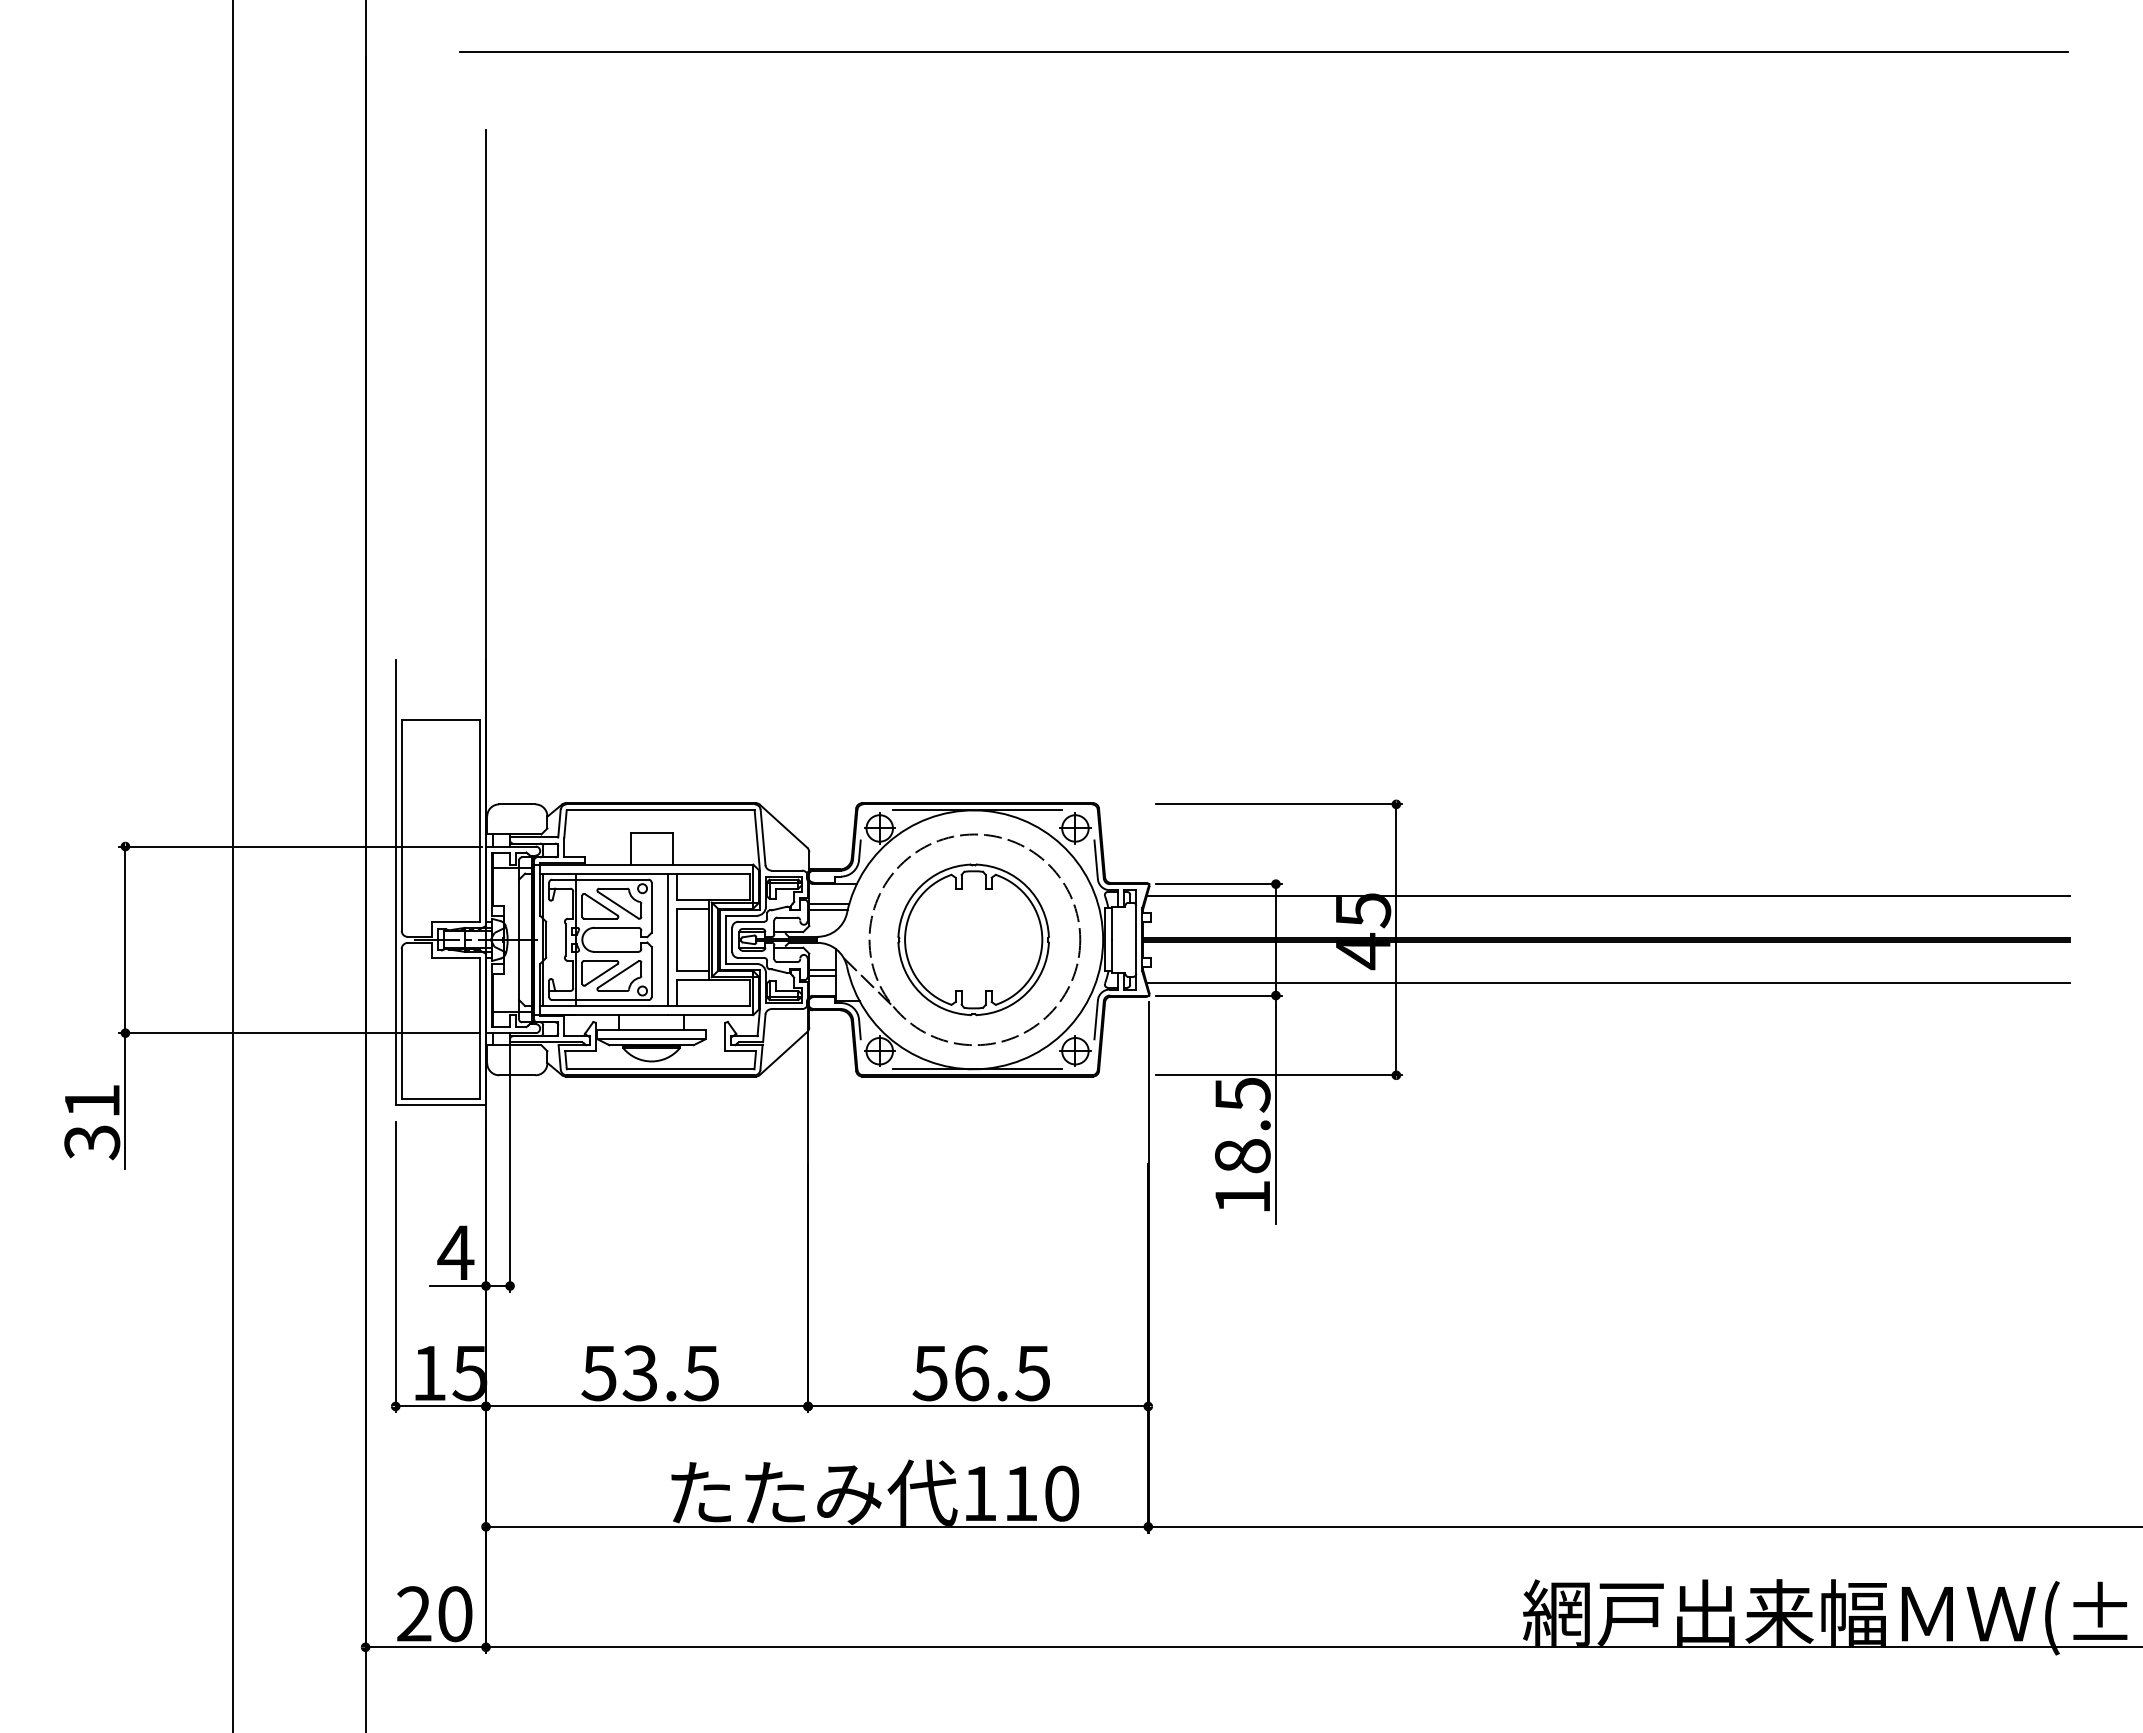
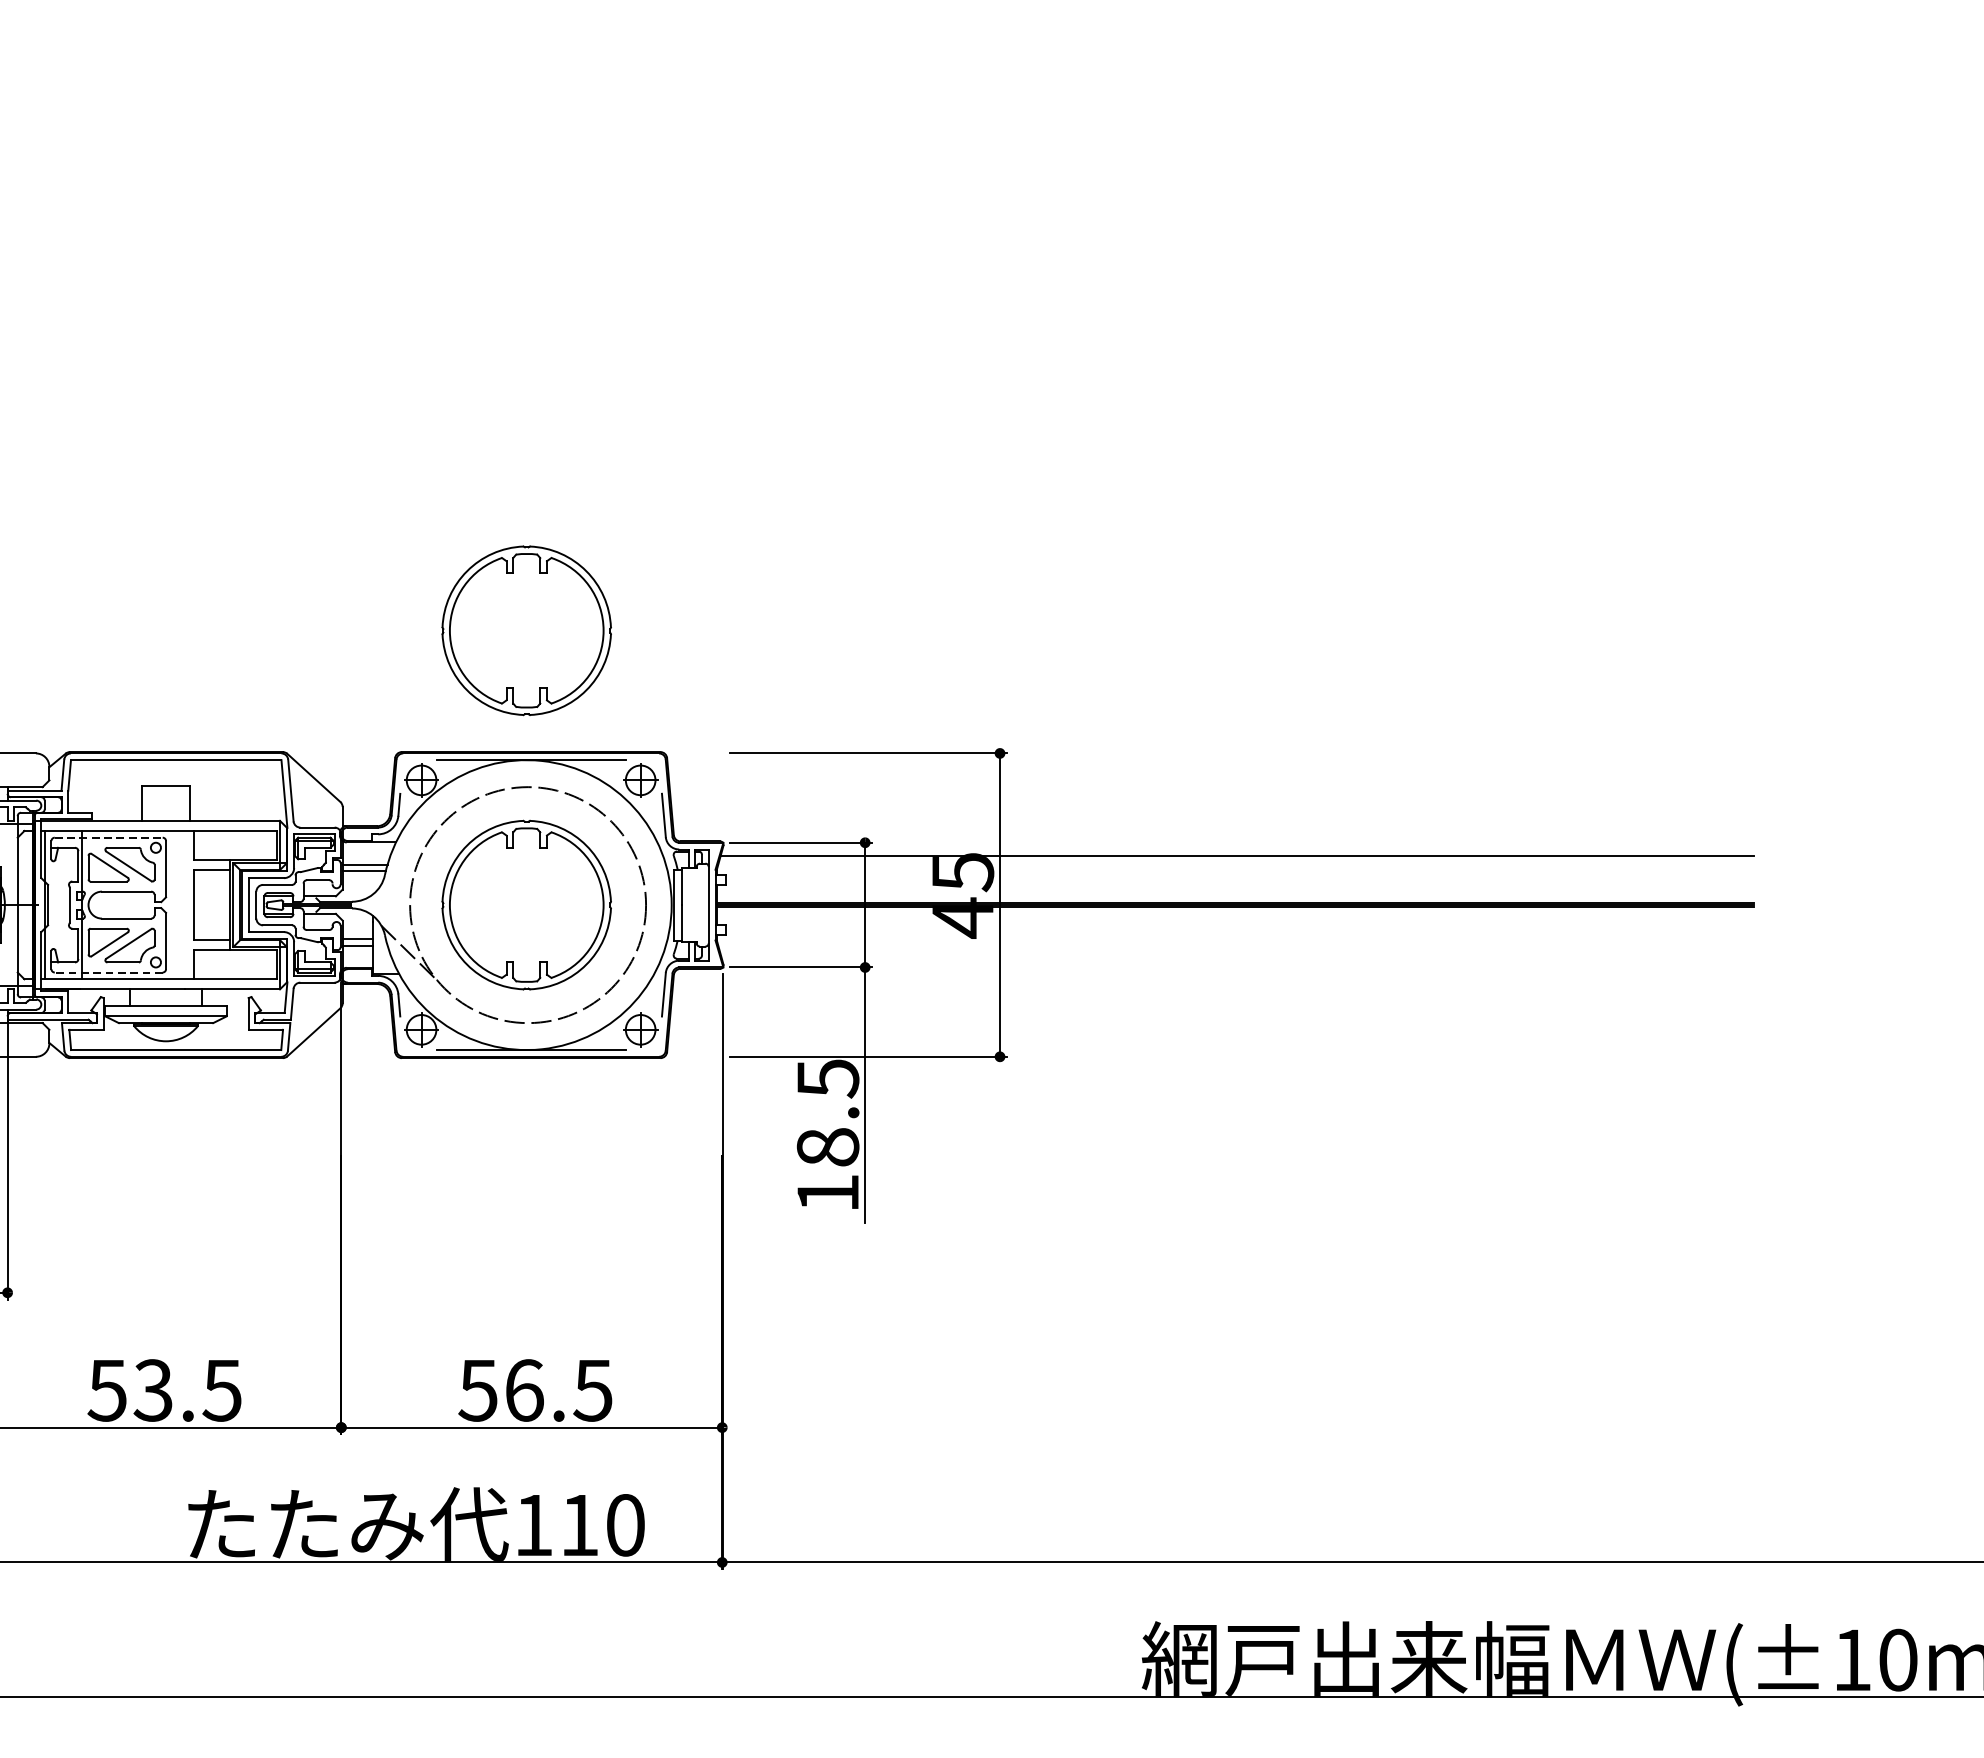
part: (973, 694) -> (526, 630), added
line: (600, 879) -> (108, 837), solid -> dashed
line: (667, 939) -> (183, 904), removed
line: (1608, 983) -> (1237, 954), removed
line: (599, 1000) -> (107, 973), solid -> dashed

